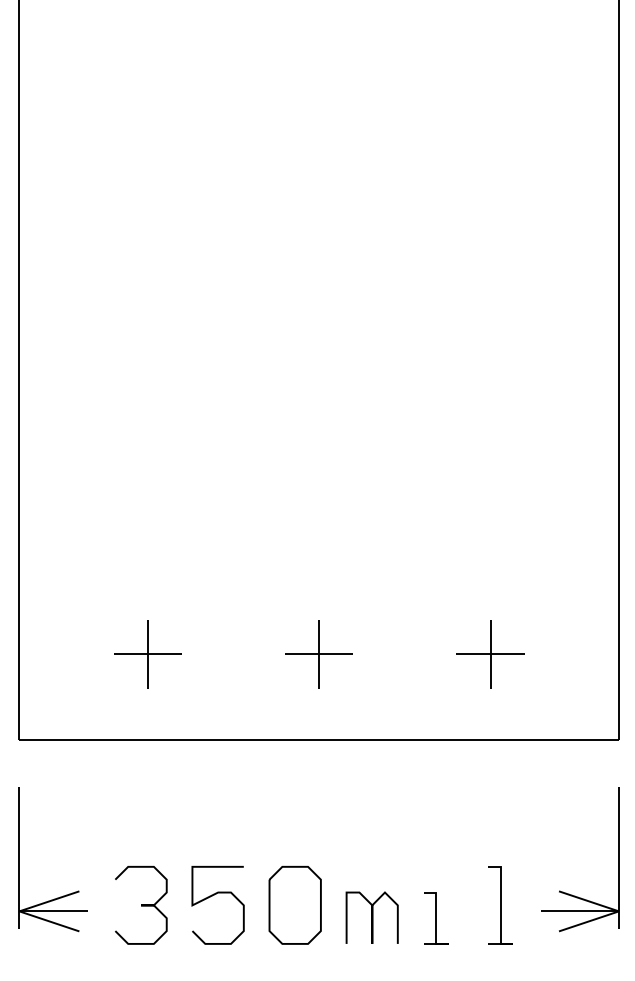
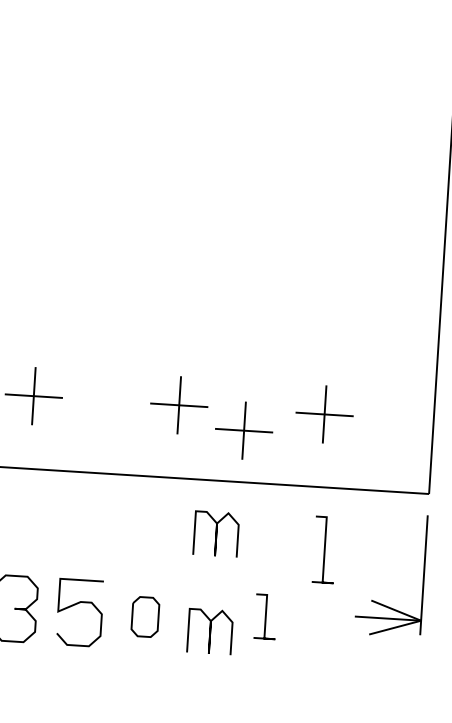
part: (396, 679) -> (243, 430), added
curve: (371, 802) -> (215, 533), added
part: (569, 893) -> (380, 602), moved
part: (294, 905) -> (144, 617), size x0.6
line: (500, 905) -> (324, 549), moved
line: (436, 918) -> (265, 617), moved

